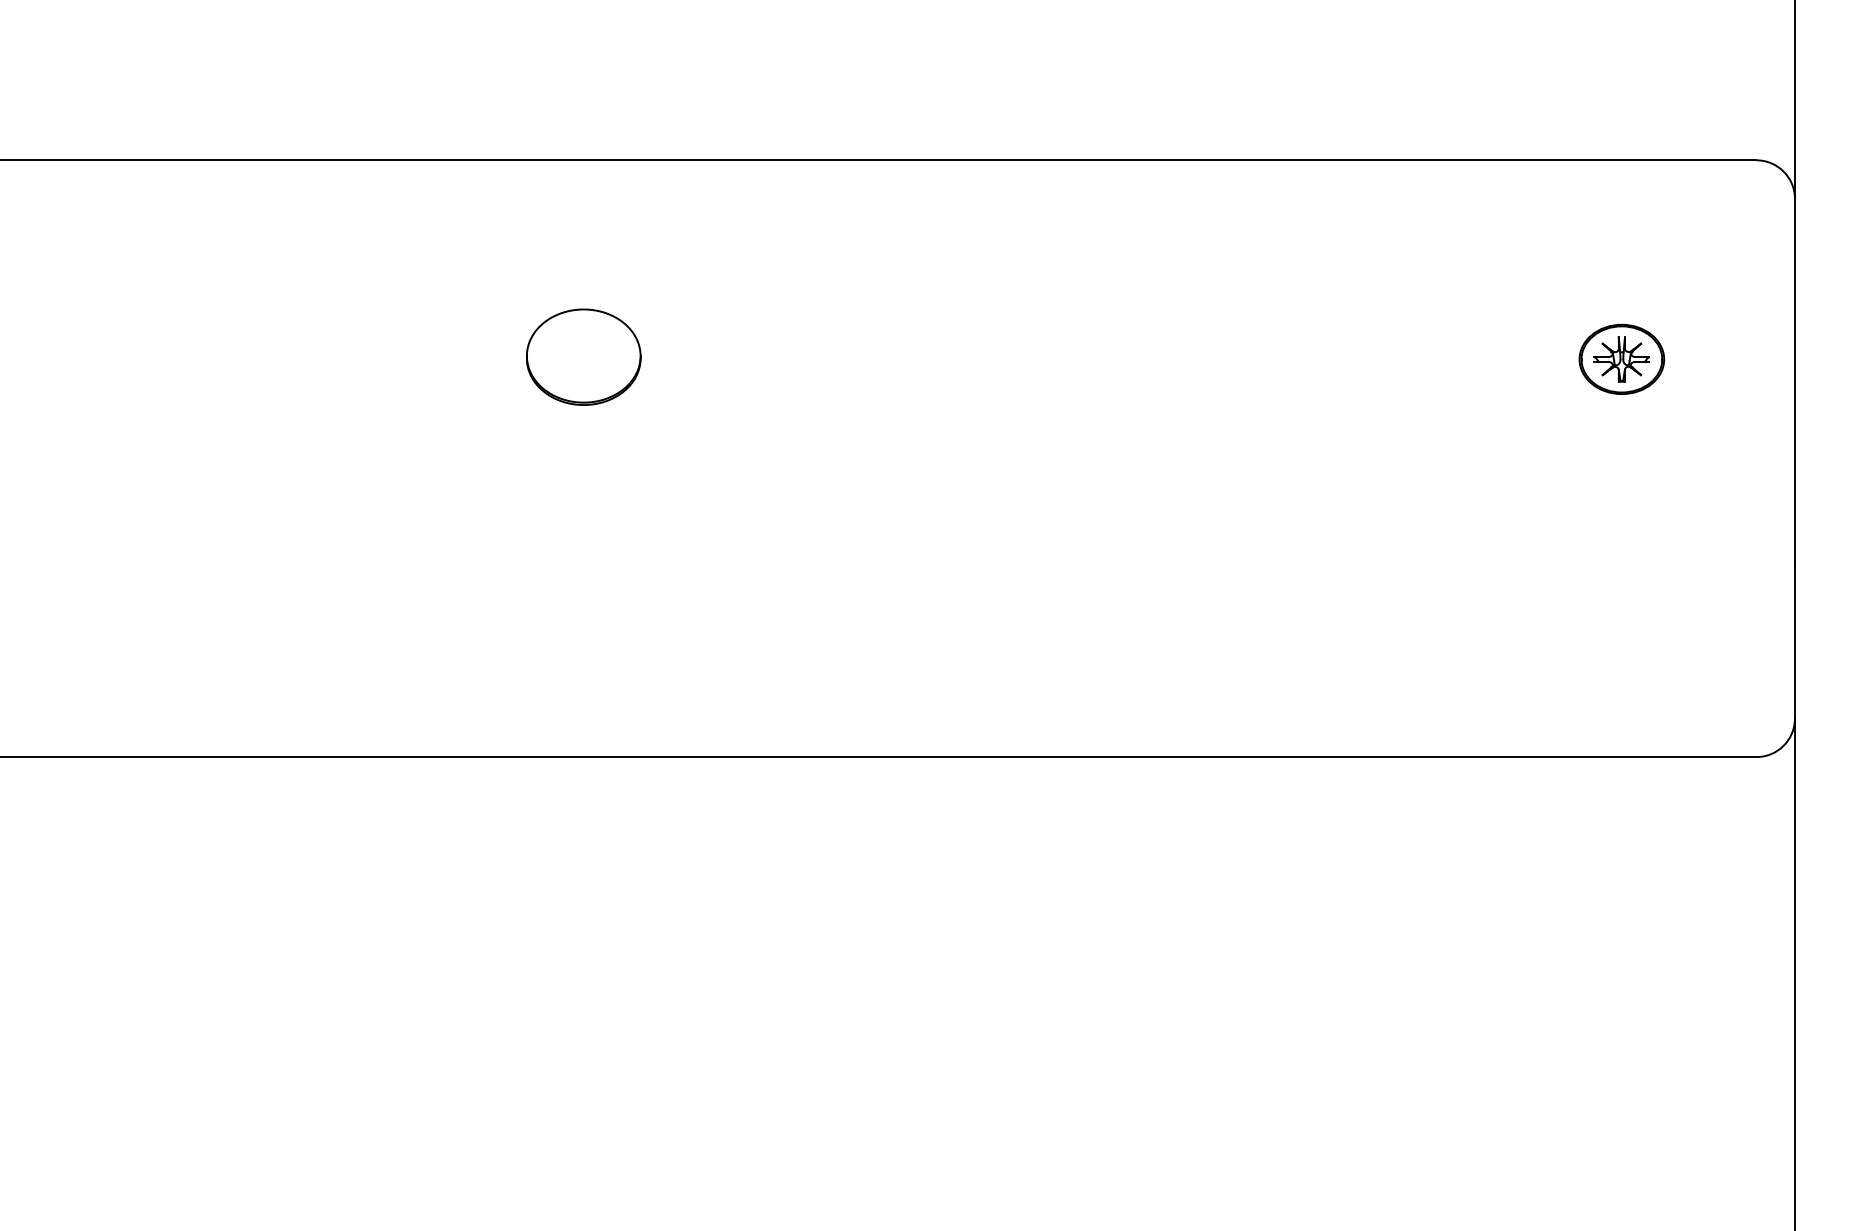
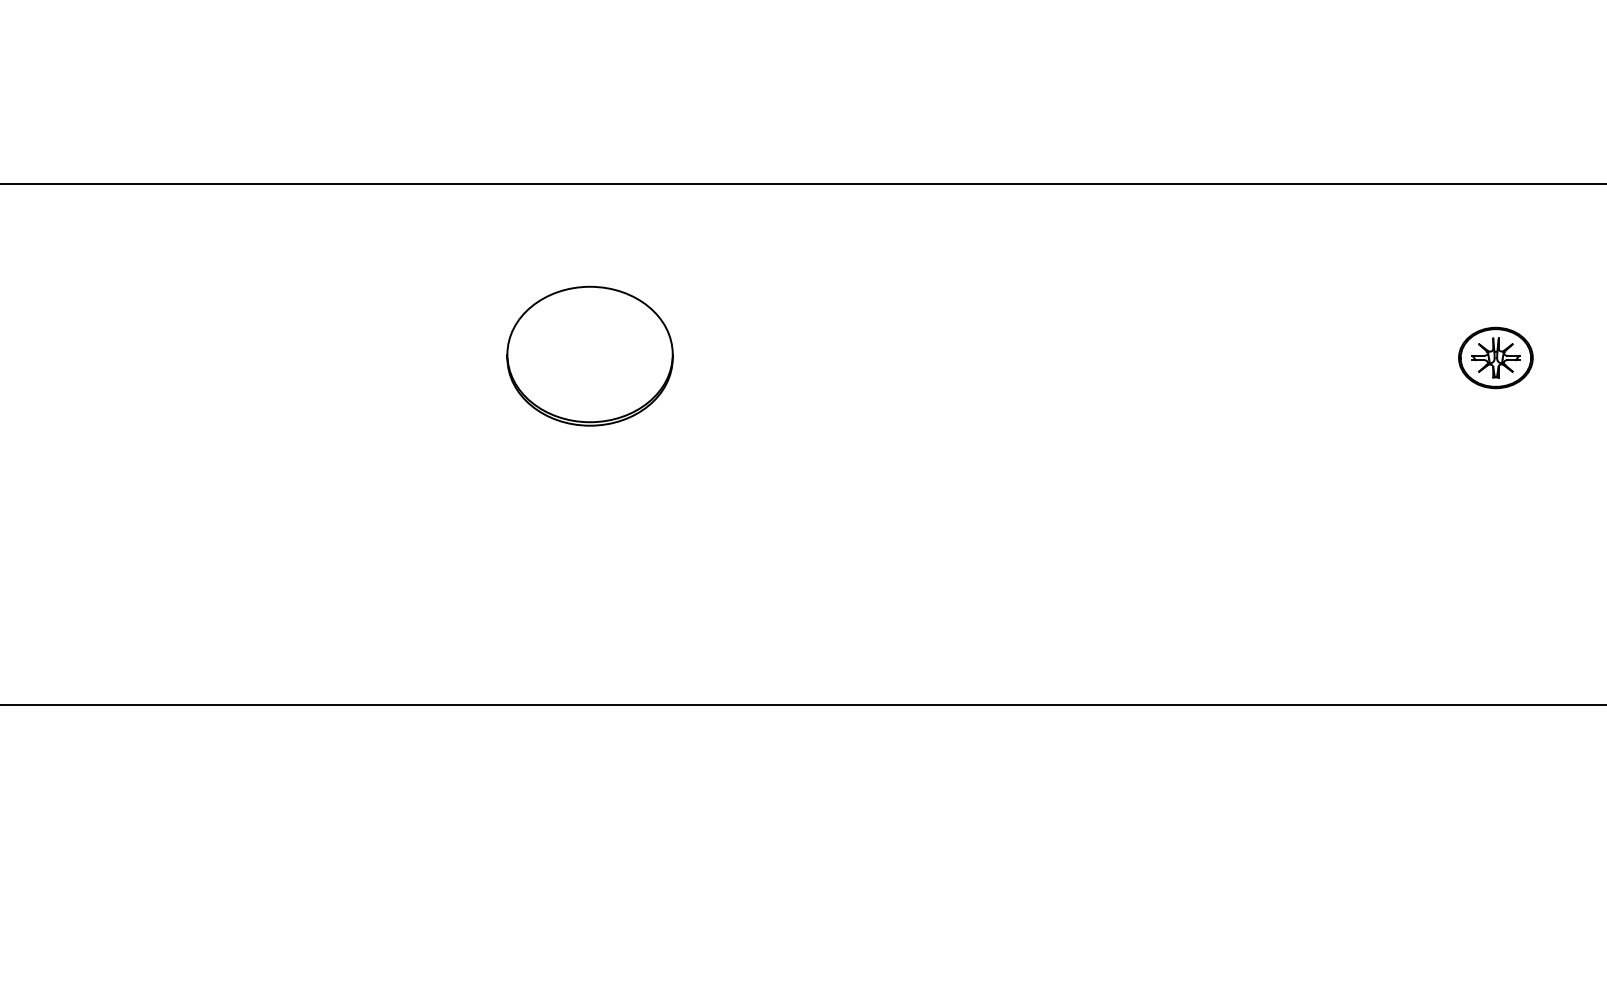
part: (583, 356) -> (590, 355), size x1.67

